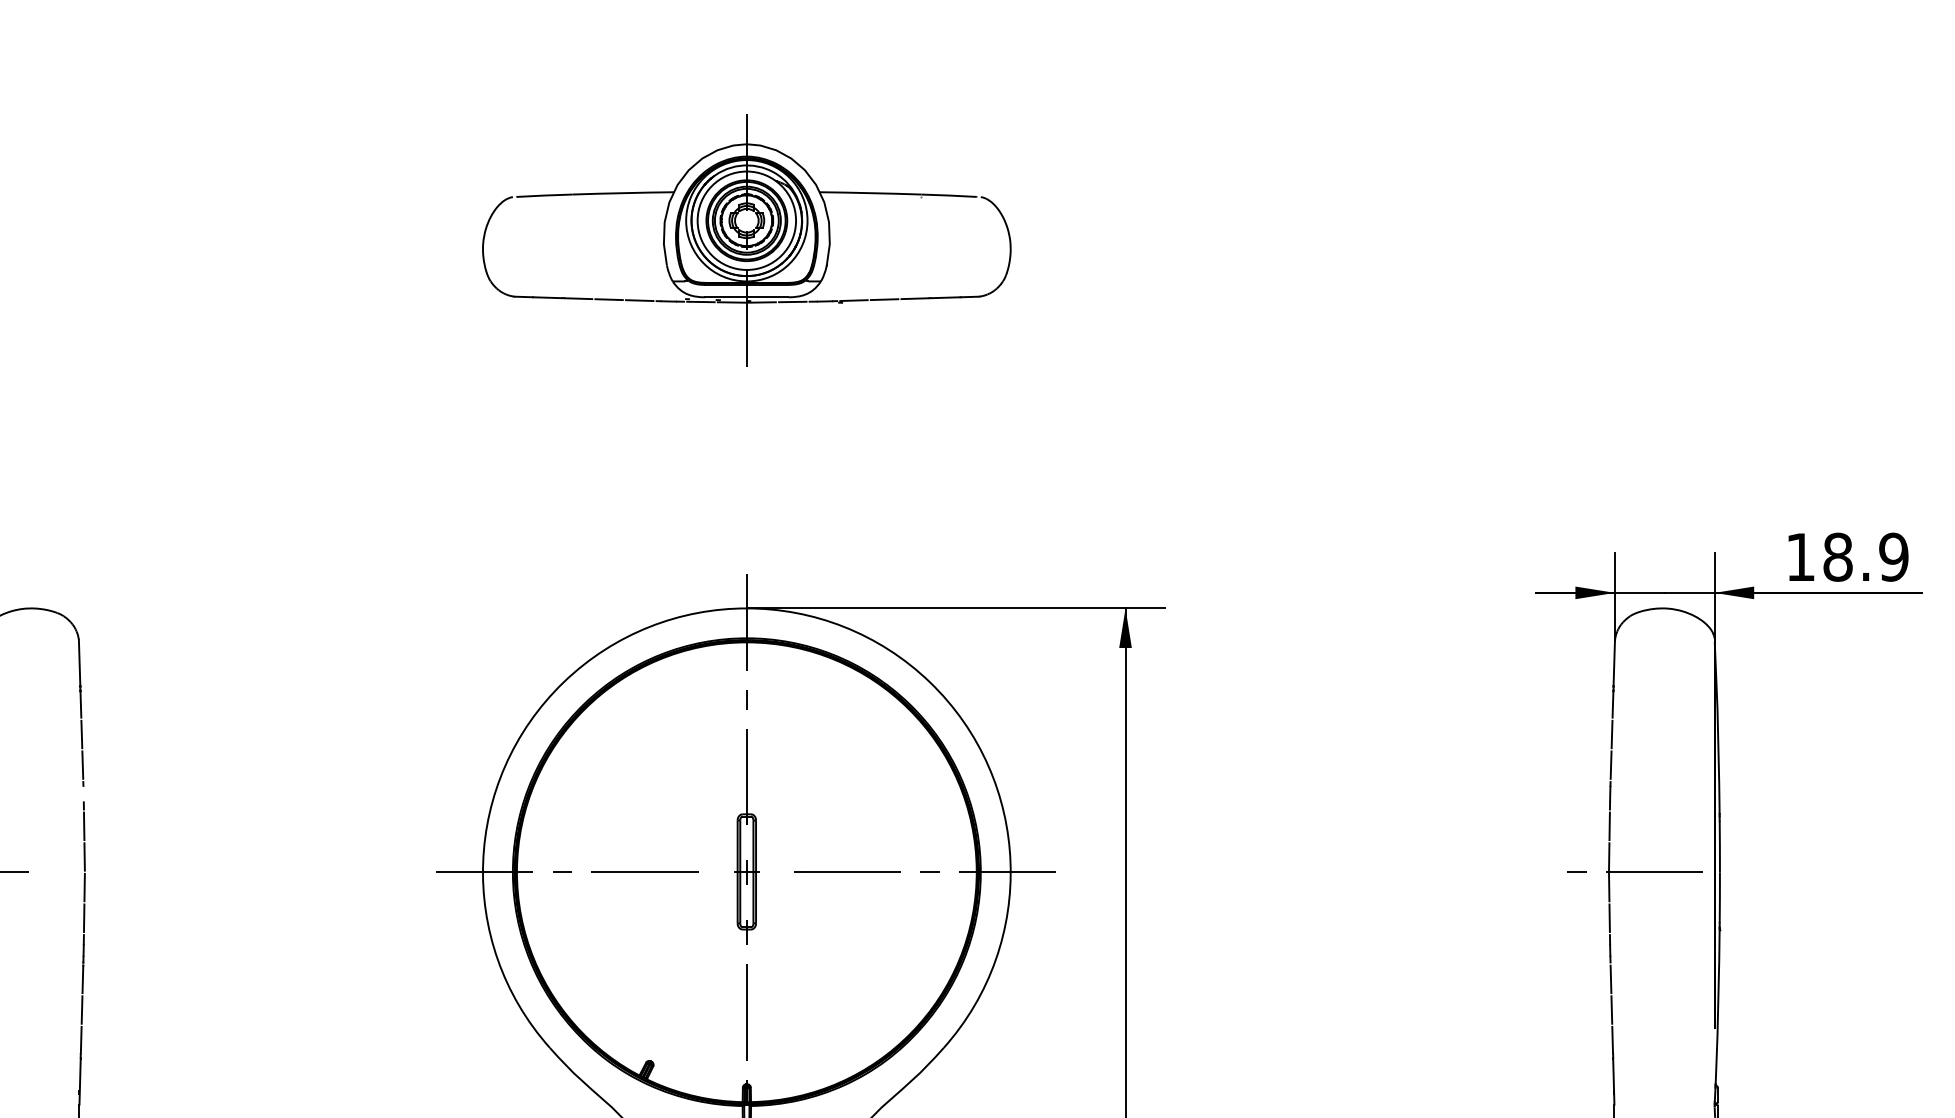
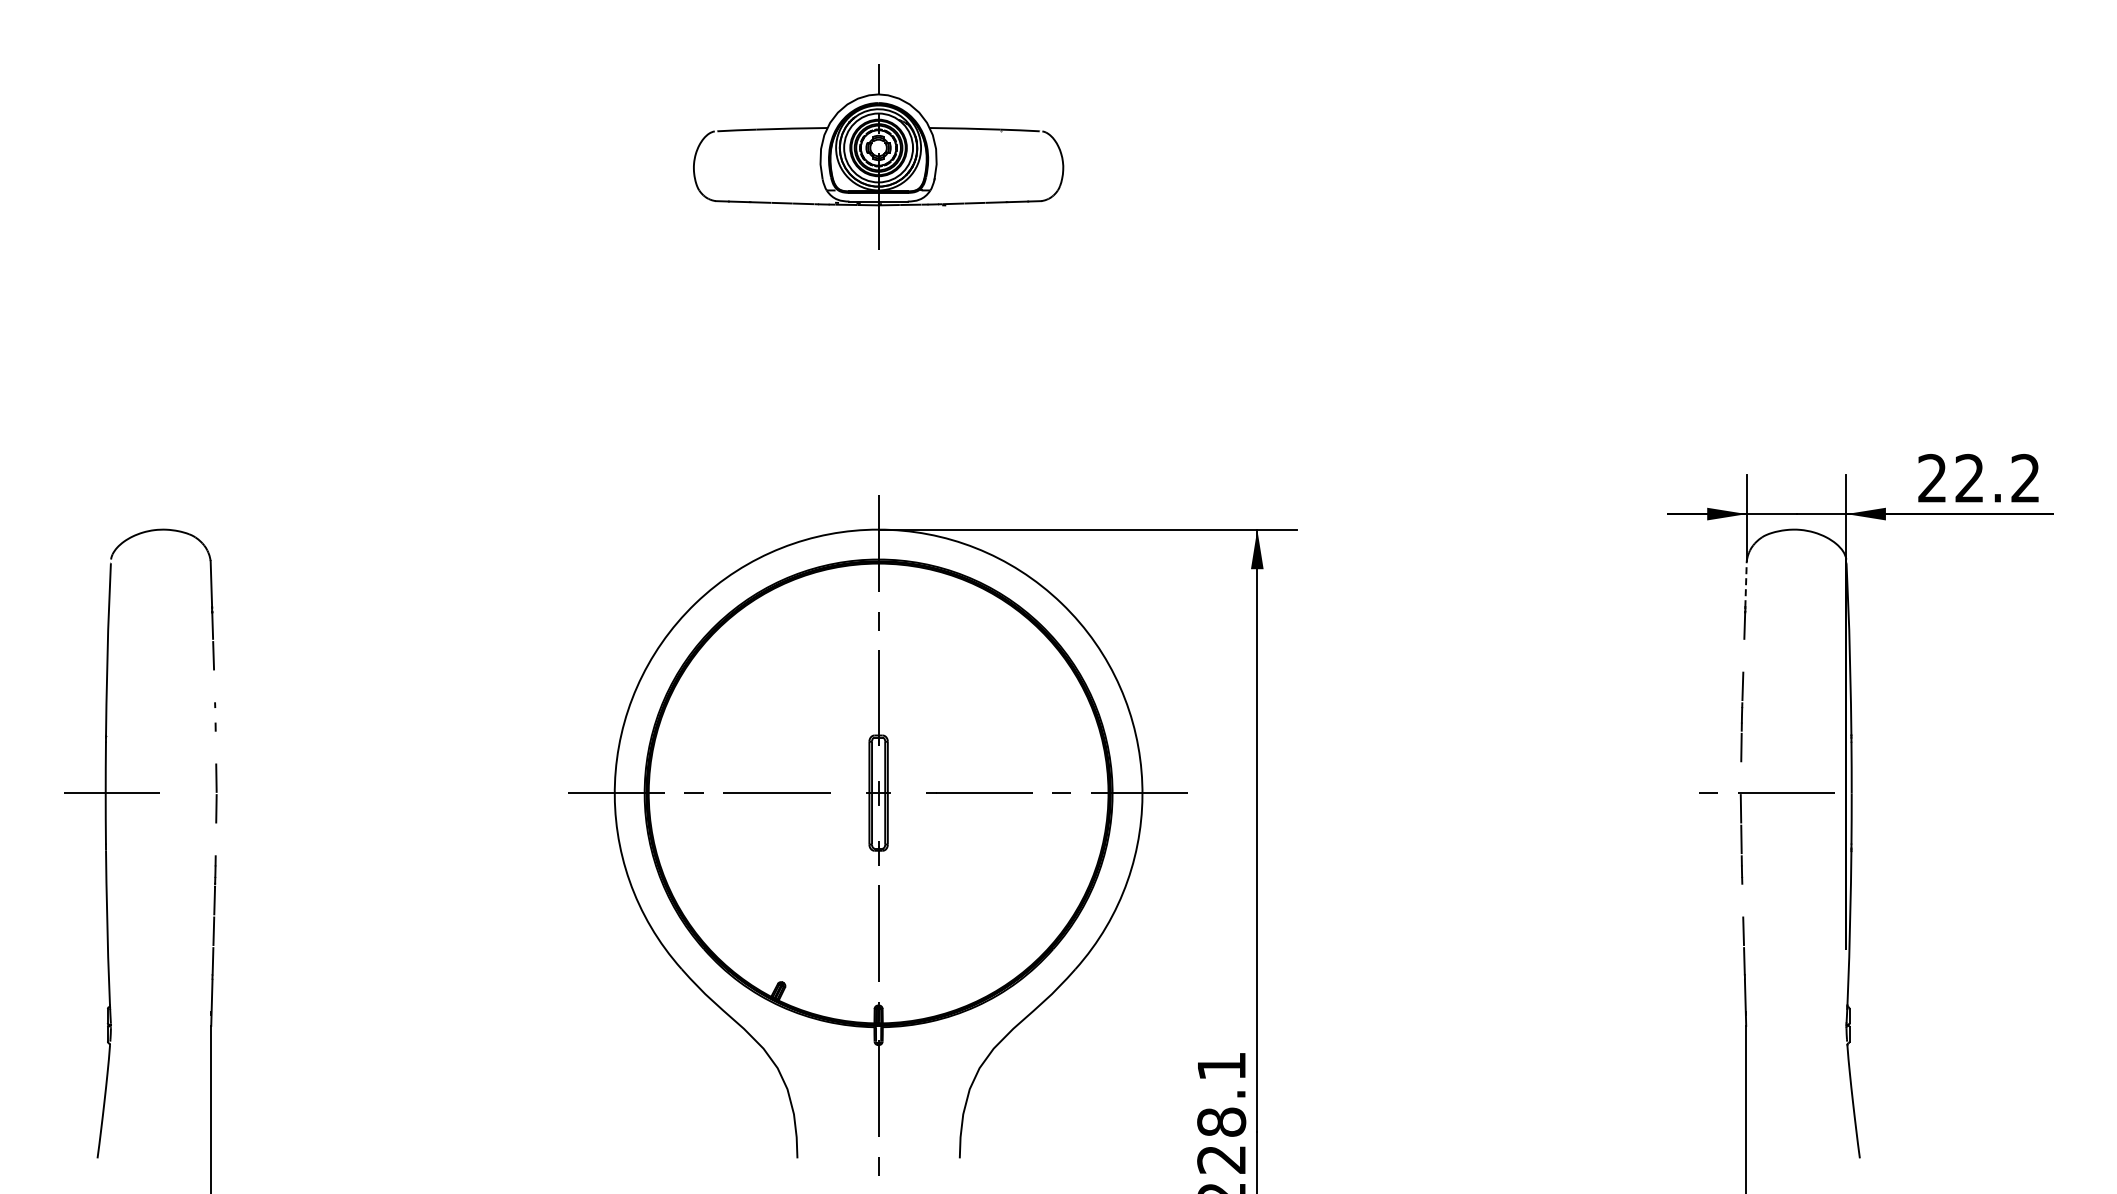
part: (746, 240) -> (878, 161), size x0.7
text: (1847, 557) -> (1979, 478), 18.9 -> 22.2
line: (1614, 662) -> (1746, 583), solid -> dashed
line: (1611, 734) -> (1743, 655), removed
line: (82, 765) -> (214, 686), removed
line: (83, 826) -> (215, 747), removed
line: (1608, 856) -> (1740, 777), removed
line: (83, 918) -> (215, 839), removed
line: (1610, 979) -> (1742, 900), removed

